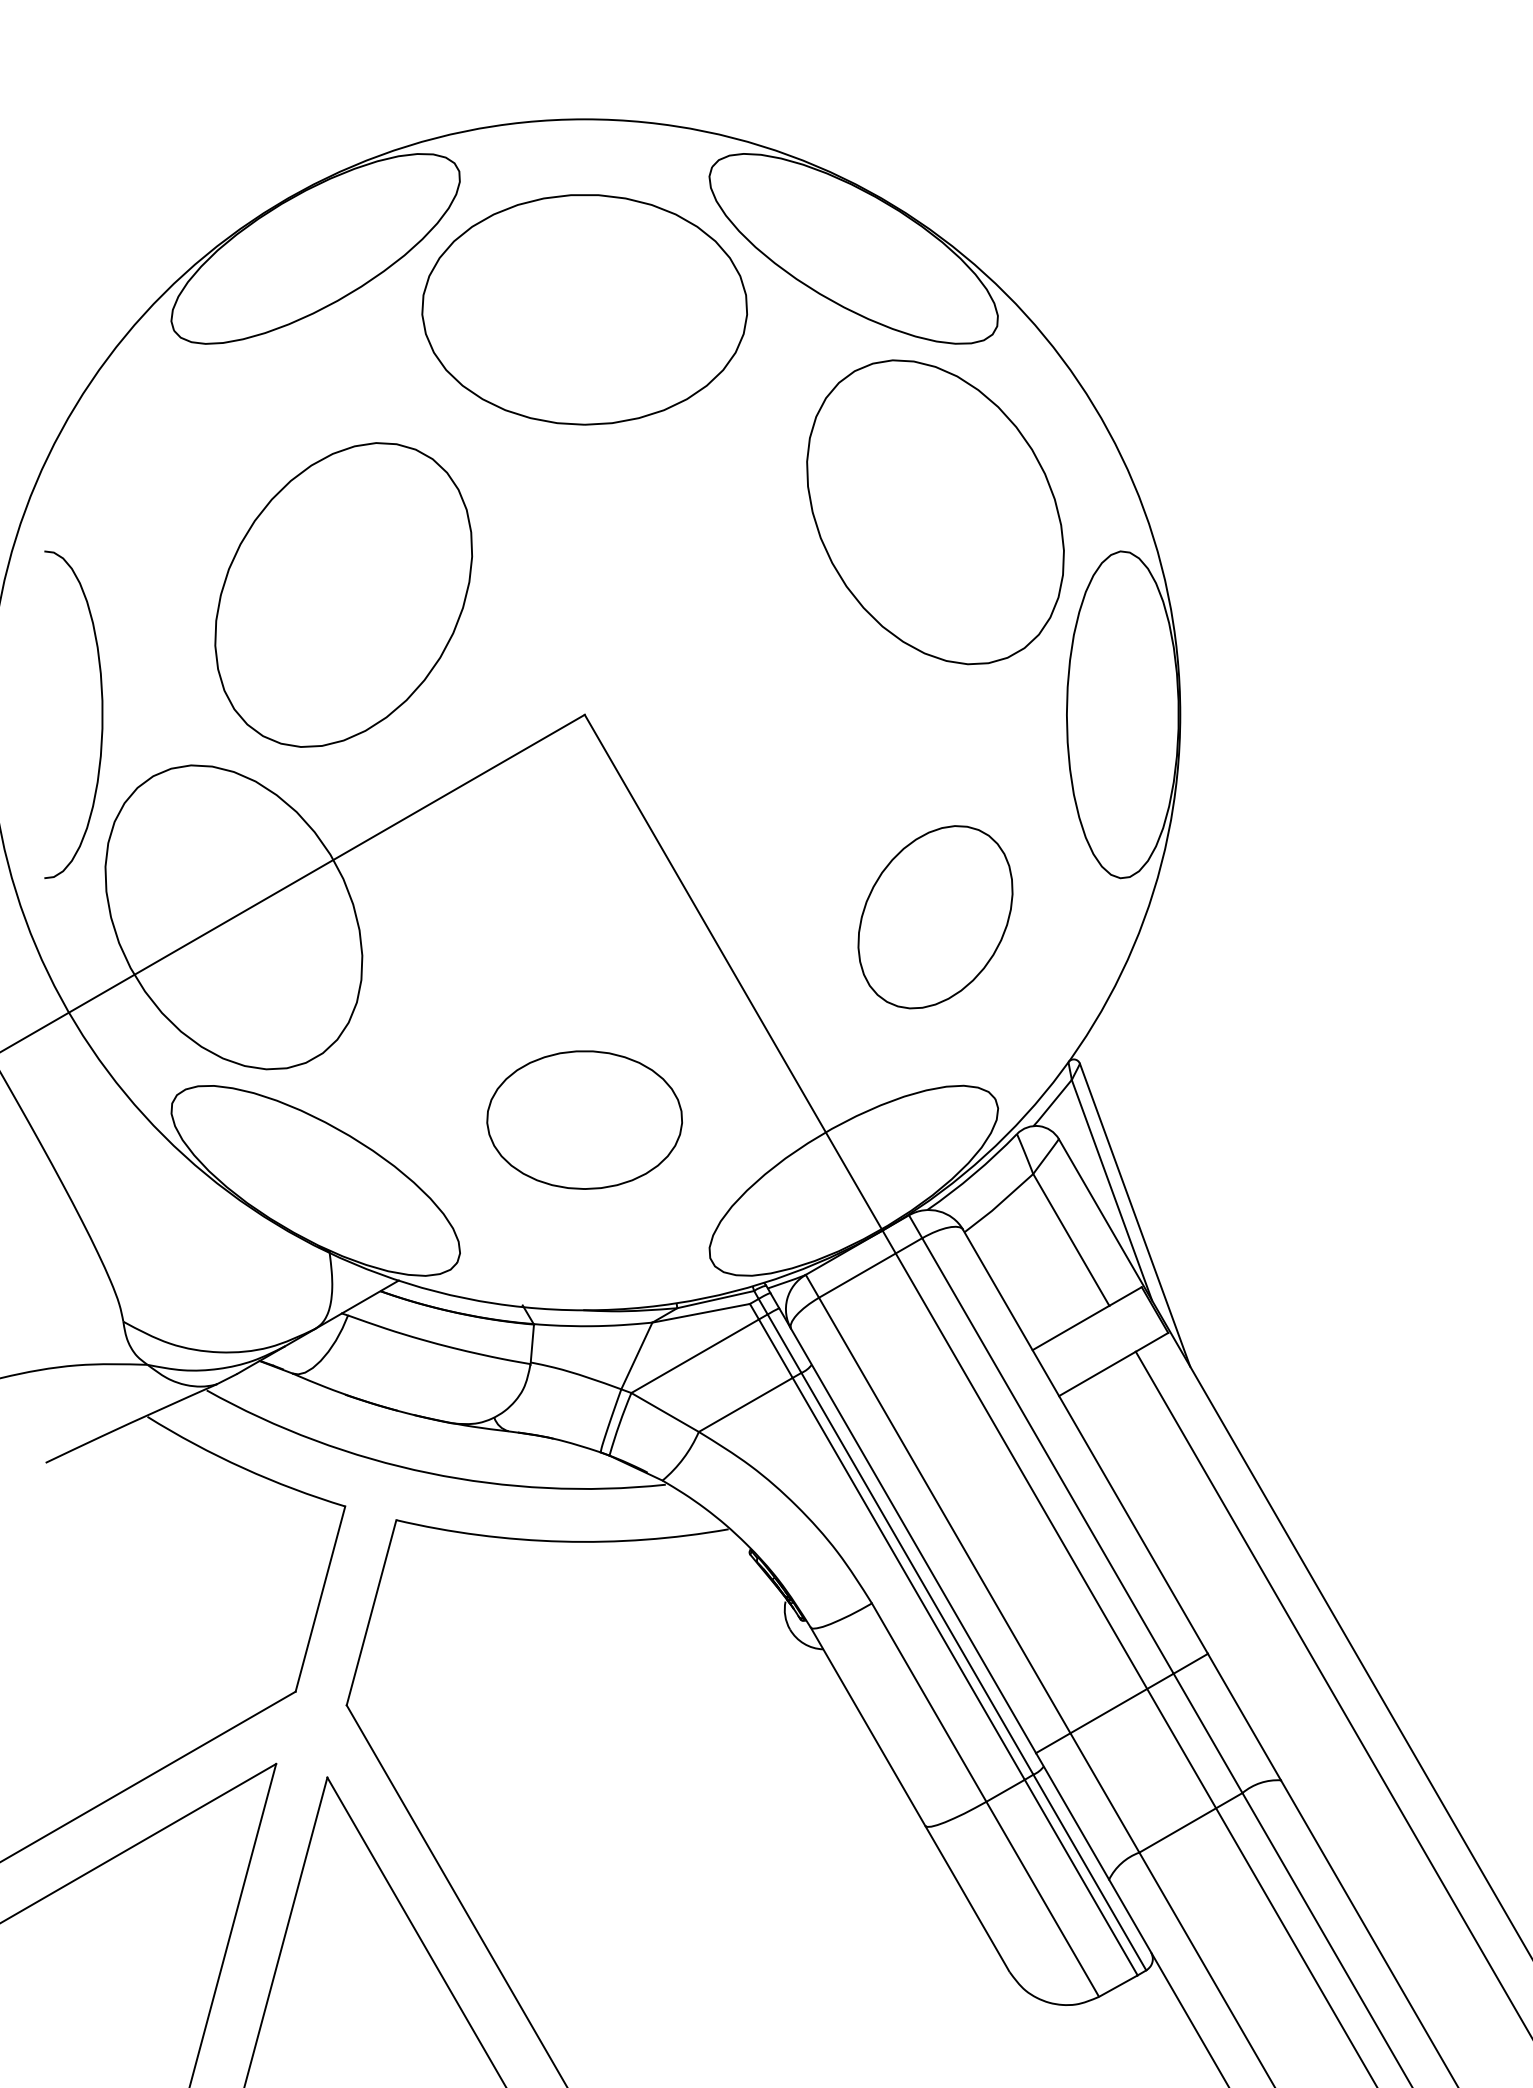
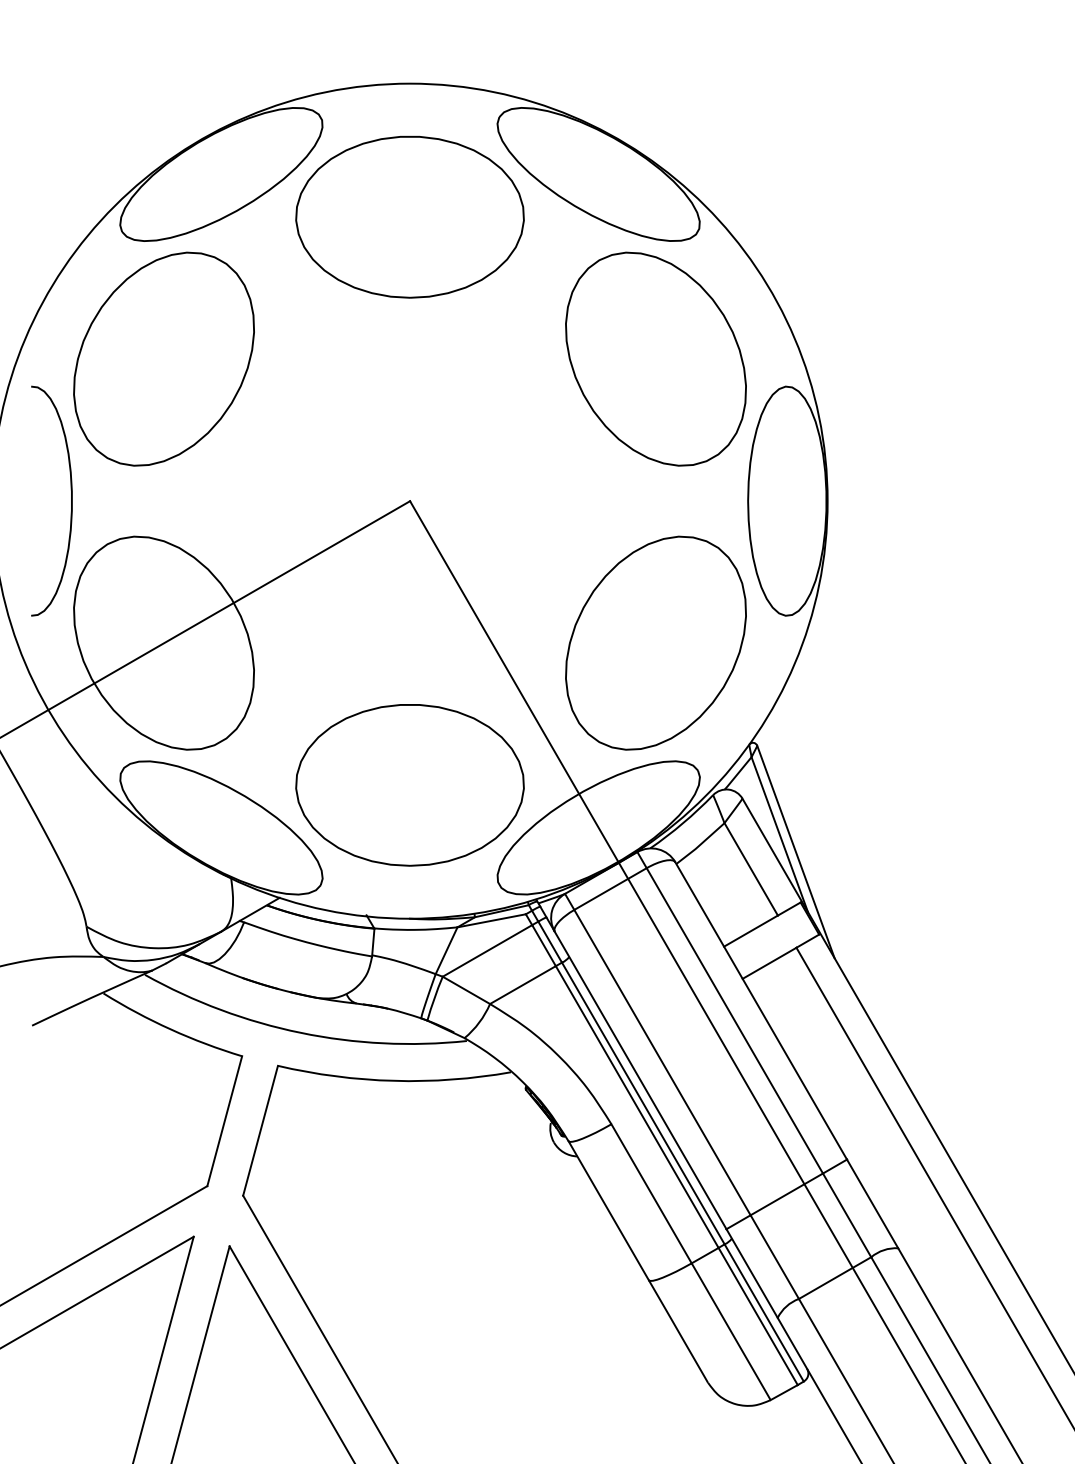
part: (342, 594) -> (163, 358), moved
part: (934, 916) -> (655, 642), size x1.67
part: (583, 1120) -> (409, 785), size x1.67

